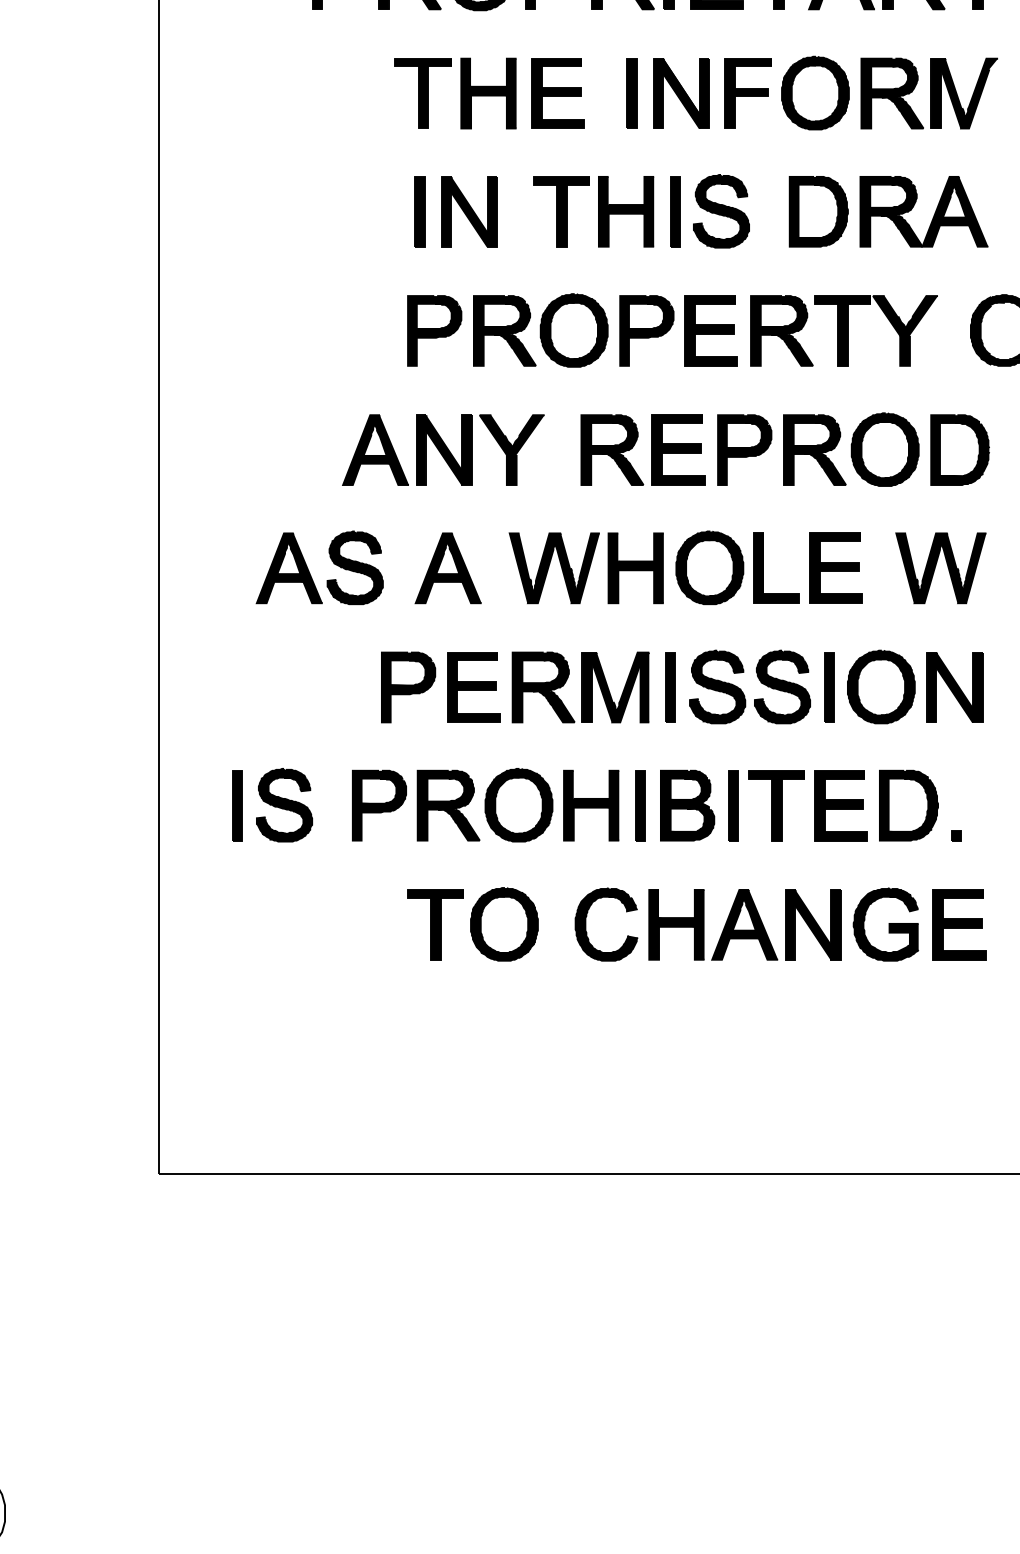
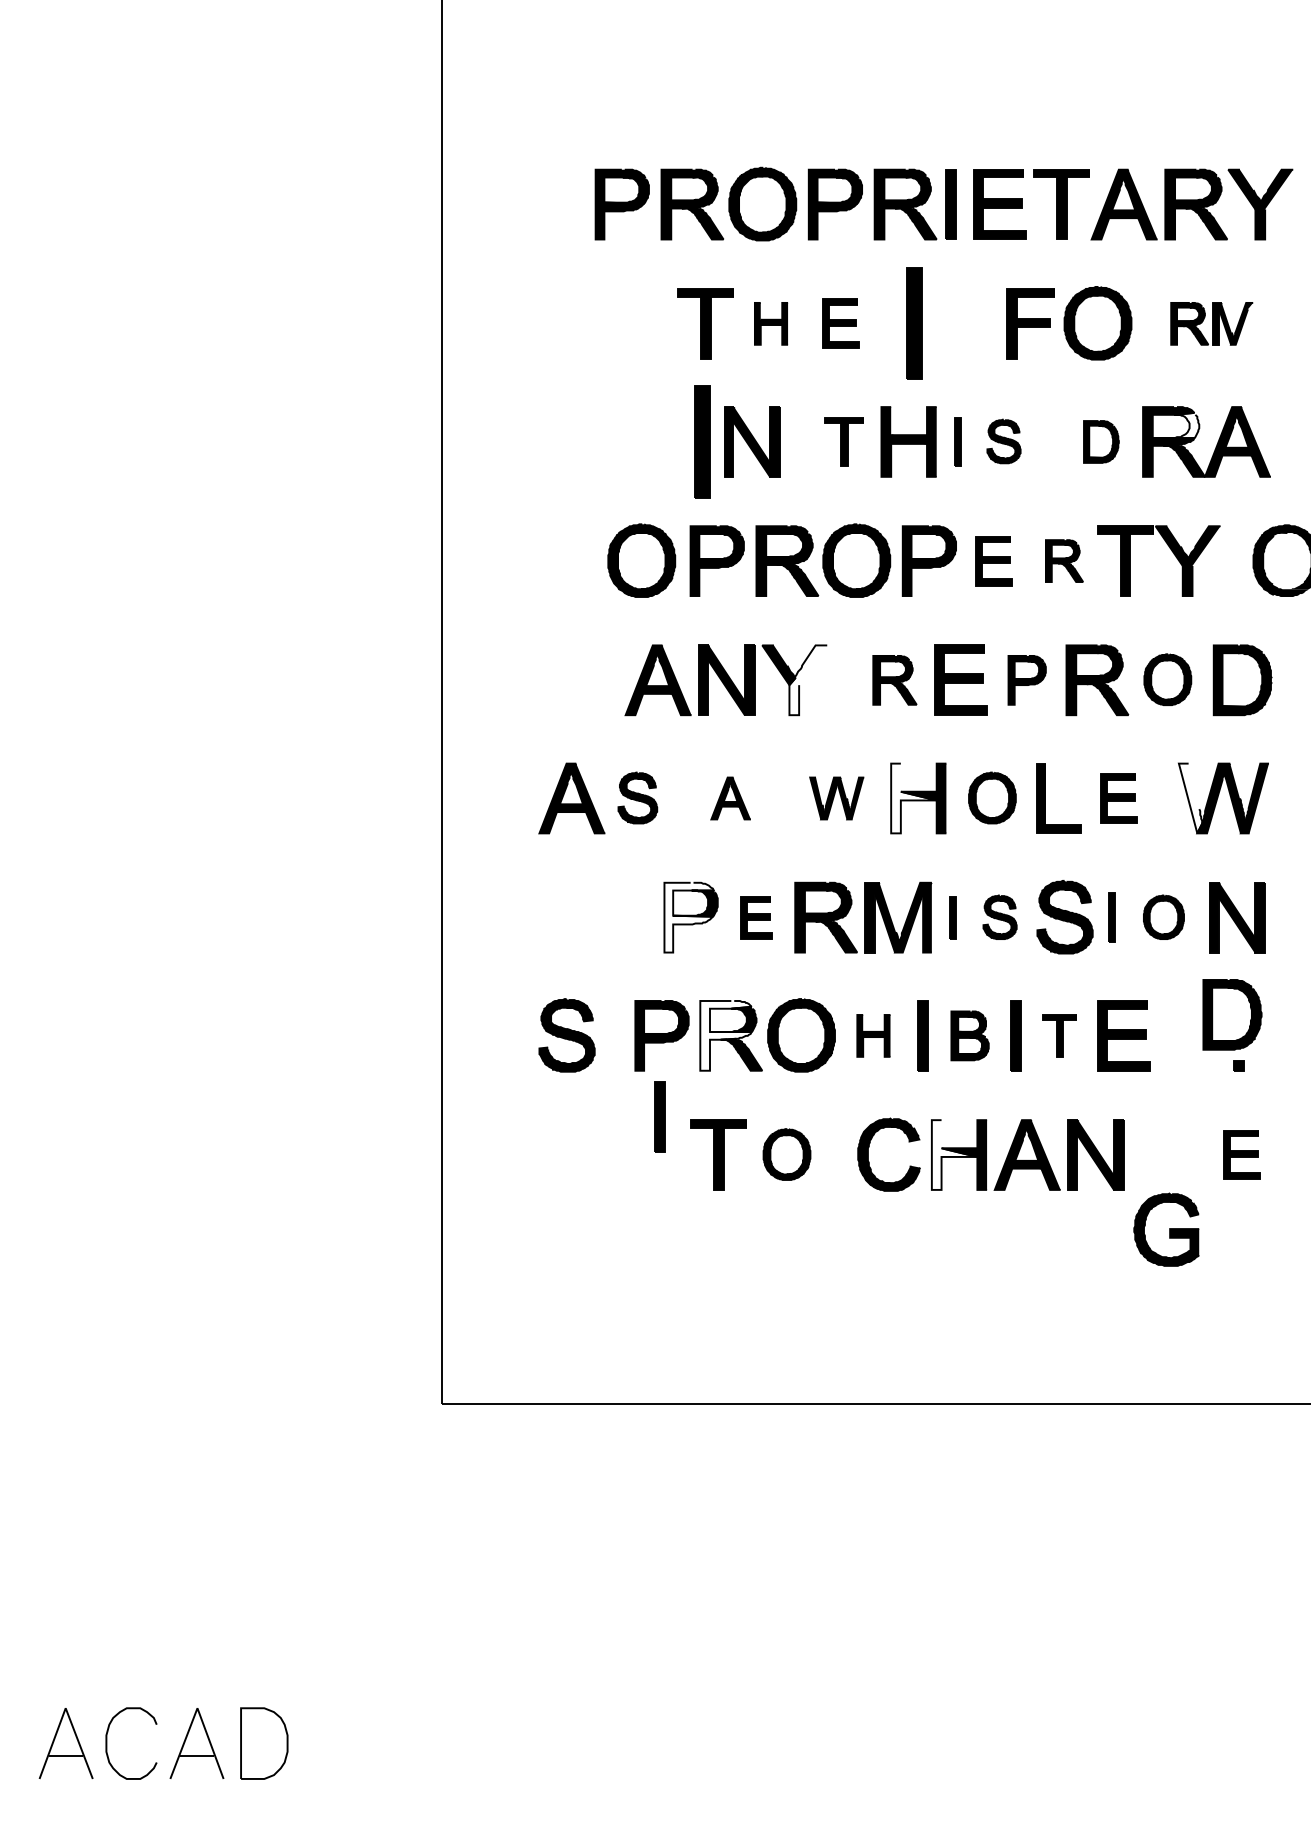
part: (488, 93) -> (771, 323), size x0.6
part: (557, 93) -> (840, 323), size x0.7
part: (631, 93) -> (914, 323), size x1.6
part: (681, 93) -> (964, 323), removed
part: (928, 93) -> (1211, 323), size x0.6
fill: (892, 195) -> (1175, 425), removed
part: (418, 211) -> (701, 441), size x1.6
part: (561, 211) -> (844, 441), size x0.7
part: (674, 211) -> (957, 441), size x0.7
part: (720, 211) -> (1003, 441), size x0.6
part: (818, 211) -> (1101, 441), size x0.6
part: (358, 330) -> (641, 560), added
part: (710, 330) -> (993, 560), size x0.7
part: (781, 330) -> (1064, 560), size x0.6
part: (884, 449) -> (1167, 679), size x0.7
fill: (525, 450) -> (808, 680), removed
part: (611, 450) -> (894, 680), size x0.7
part: (743, 450) -> (1026, 680), size x0.7
part: (354, 567) -> (637, 797), size x0.7
part: (709, 567) -> (992, 797), size x0.7
part: (447, 568) -> (730, 798), size x0.6
part: (553, 568) -> (836, 798), size x0.6
fill: (630, 568) -> (913, 798), removed
part: (835, 568) -> (1118, 798), size x0.7
fill: (907, 568) -> (1190, 798), removed
fill: (405, 687) -> (688, 917), removed
part: (473, 687) -> (756, 917), size x0.6
part: (669, 687) -> (952, 917), size x0.6
part: (716, 687) -> (999, 917), size x0.6
part: (828, 687) -> (1111, 917), size x0.7
part: (880, 687) -> (1163, 917), size x0.6
part: (236, 805) -> (659, 1116), moved
fill: (442, 805) -> (725, 1035), removed
part: (590, 805) -> (873, 1035), size x0.6
part: (686, 805) -> (969, 1035), size x0.7
part: (776, 805) -> (1059, 1035), size x0.6
part: (908, 805) -> (1232, 1014), moved
part: (503, 924) -> (786, 1154), size x0.7
fill: (671, 924) -> (954, 1154), removed
part: (885, 924) -> (1166, 1229), moved
part: (958, 924) -> (1241, 1154), size x0.7

